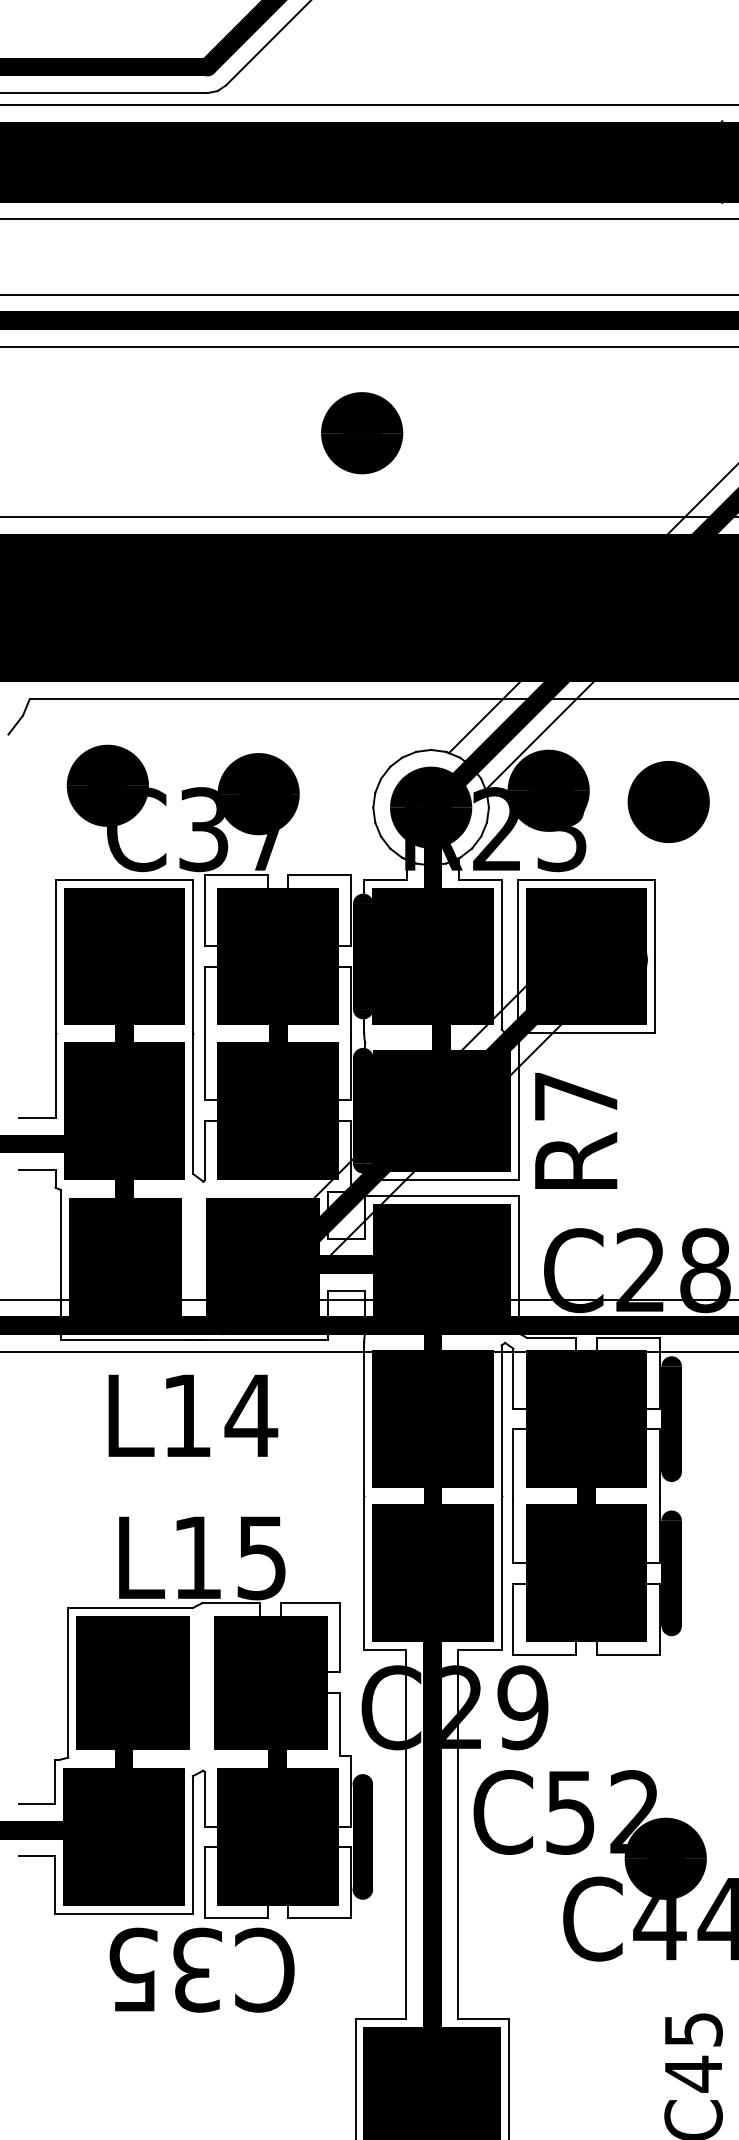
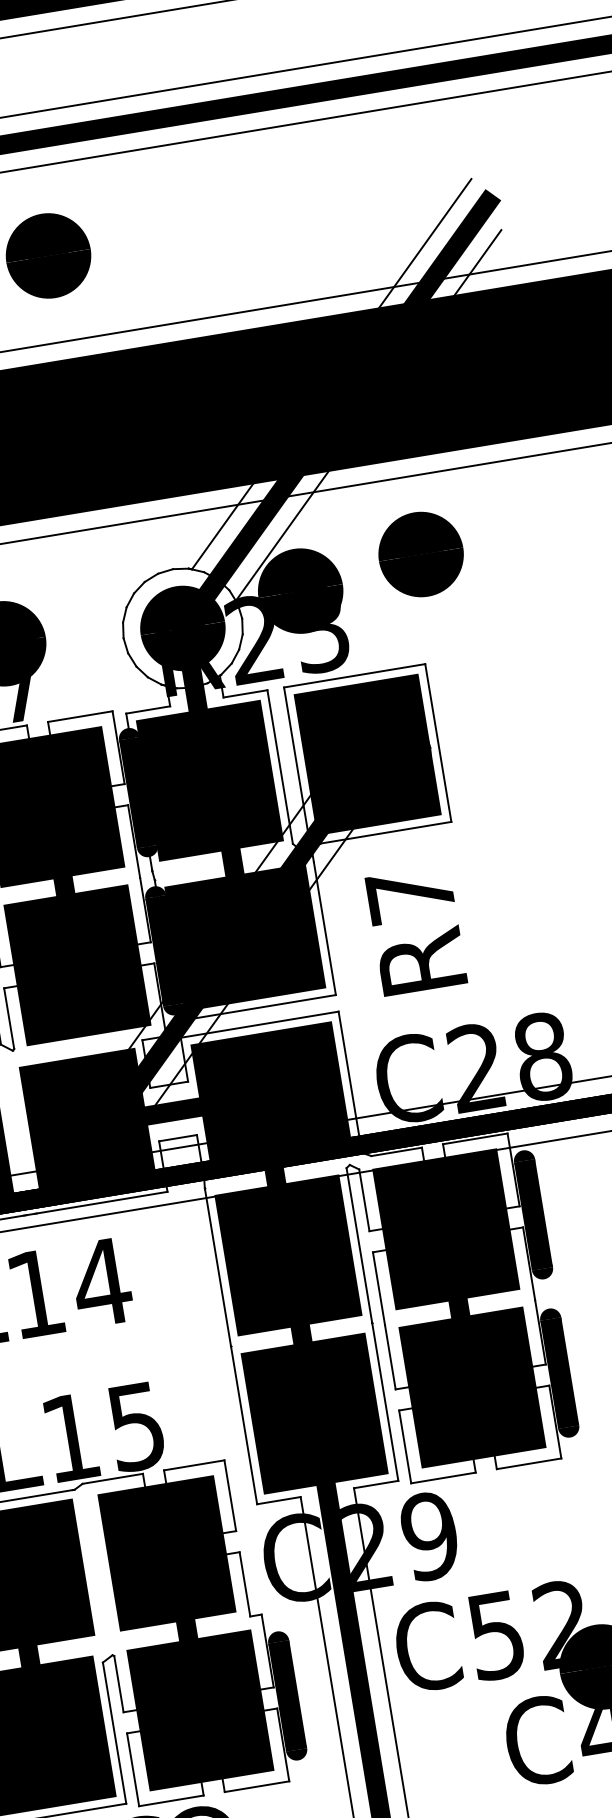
part: (668, 802) -> (420, 555), moved
text: (576, 1130) -> (416, 929), moved

